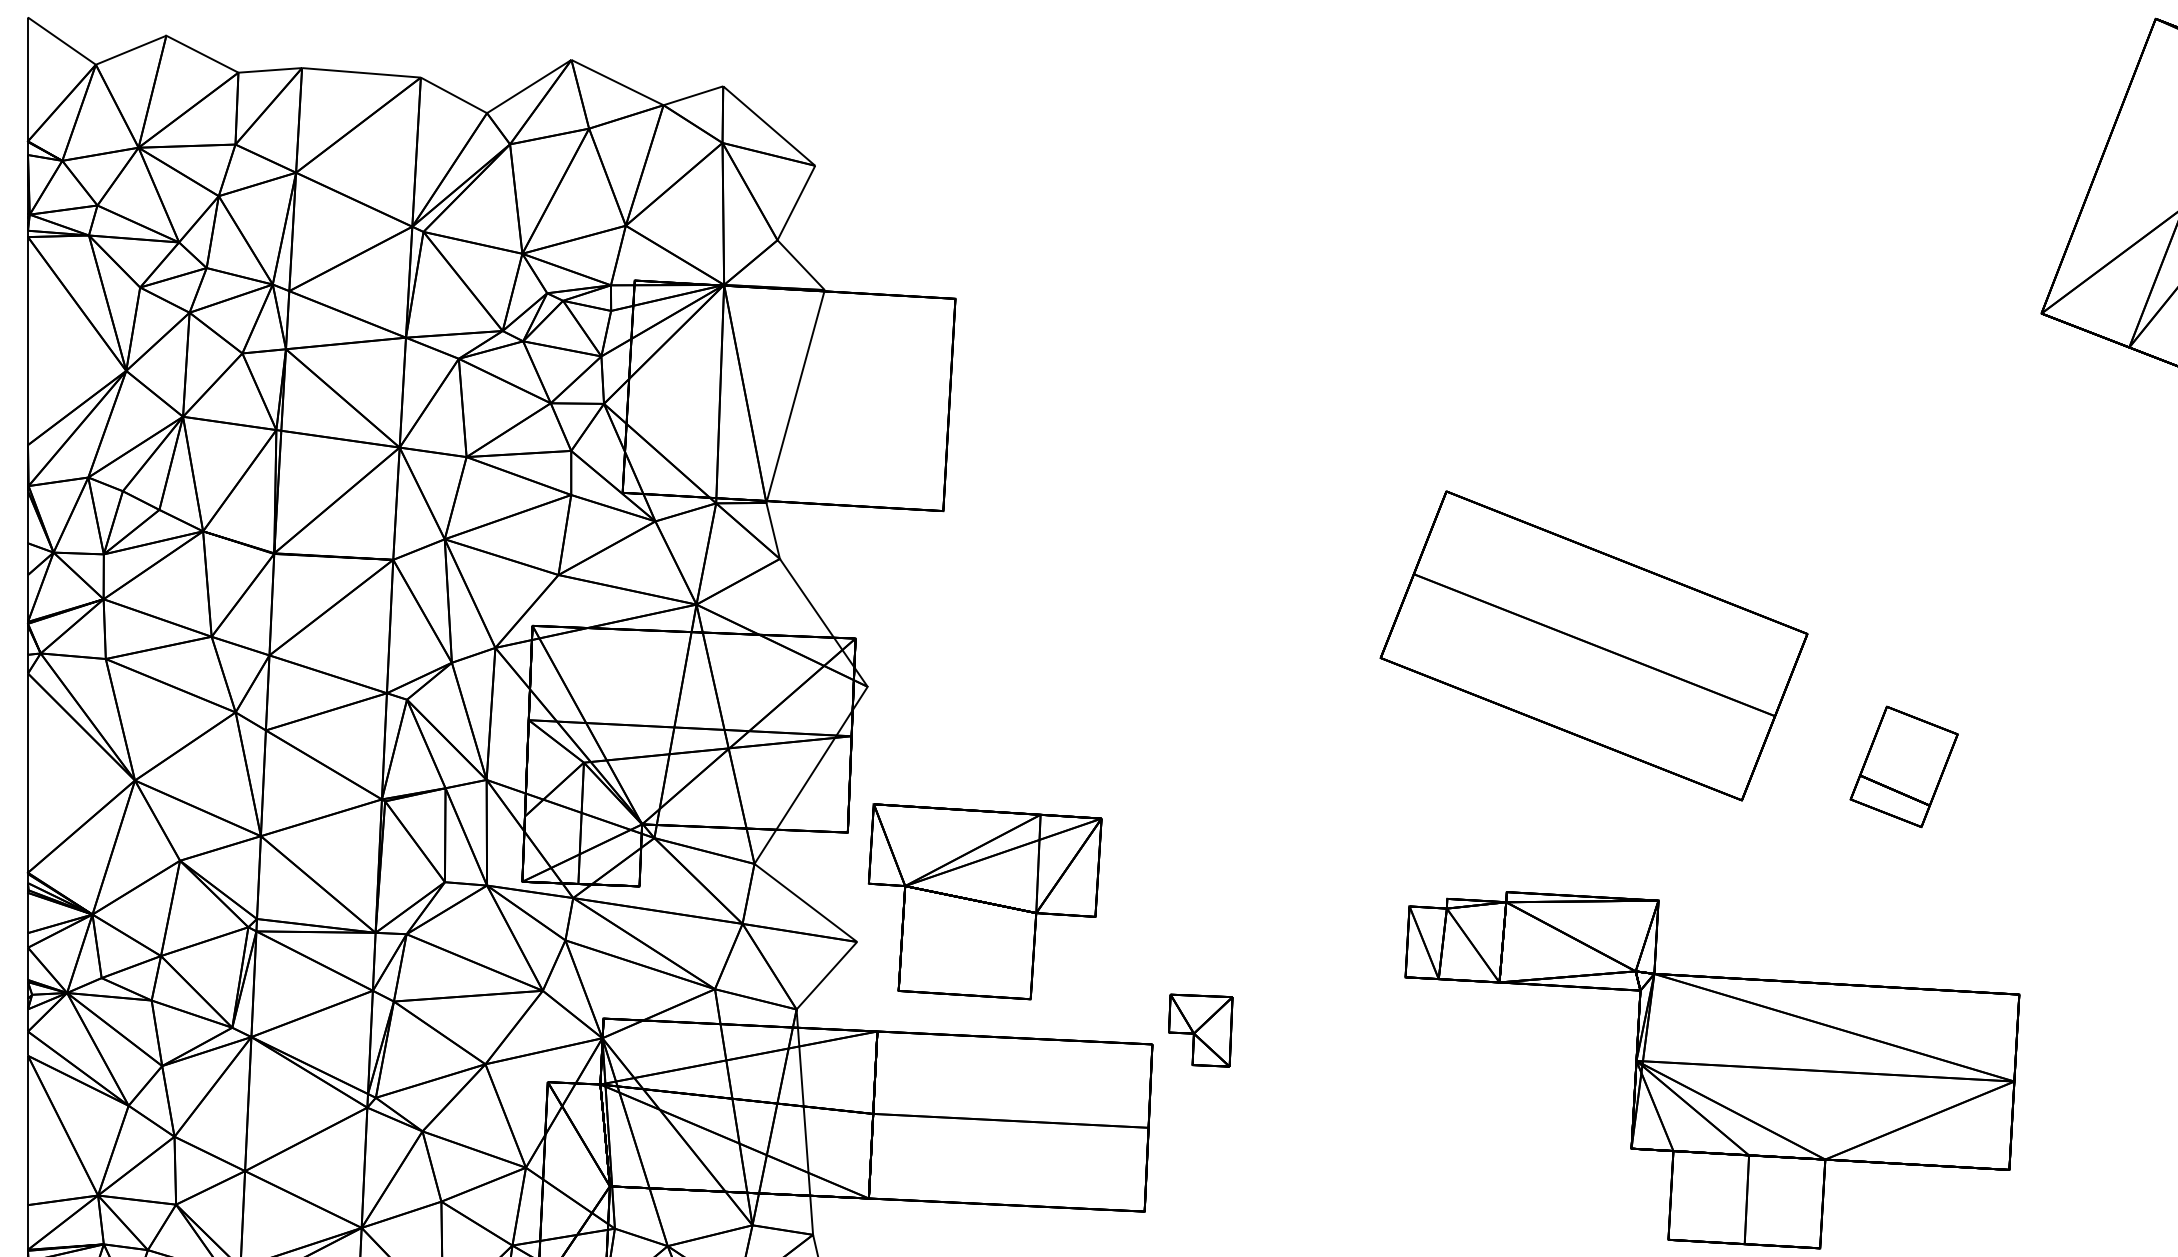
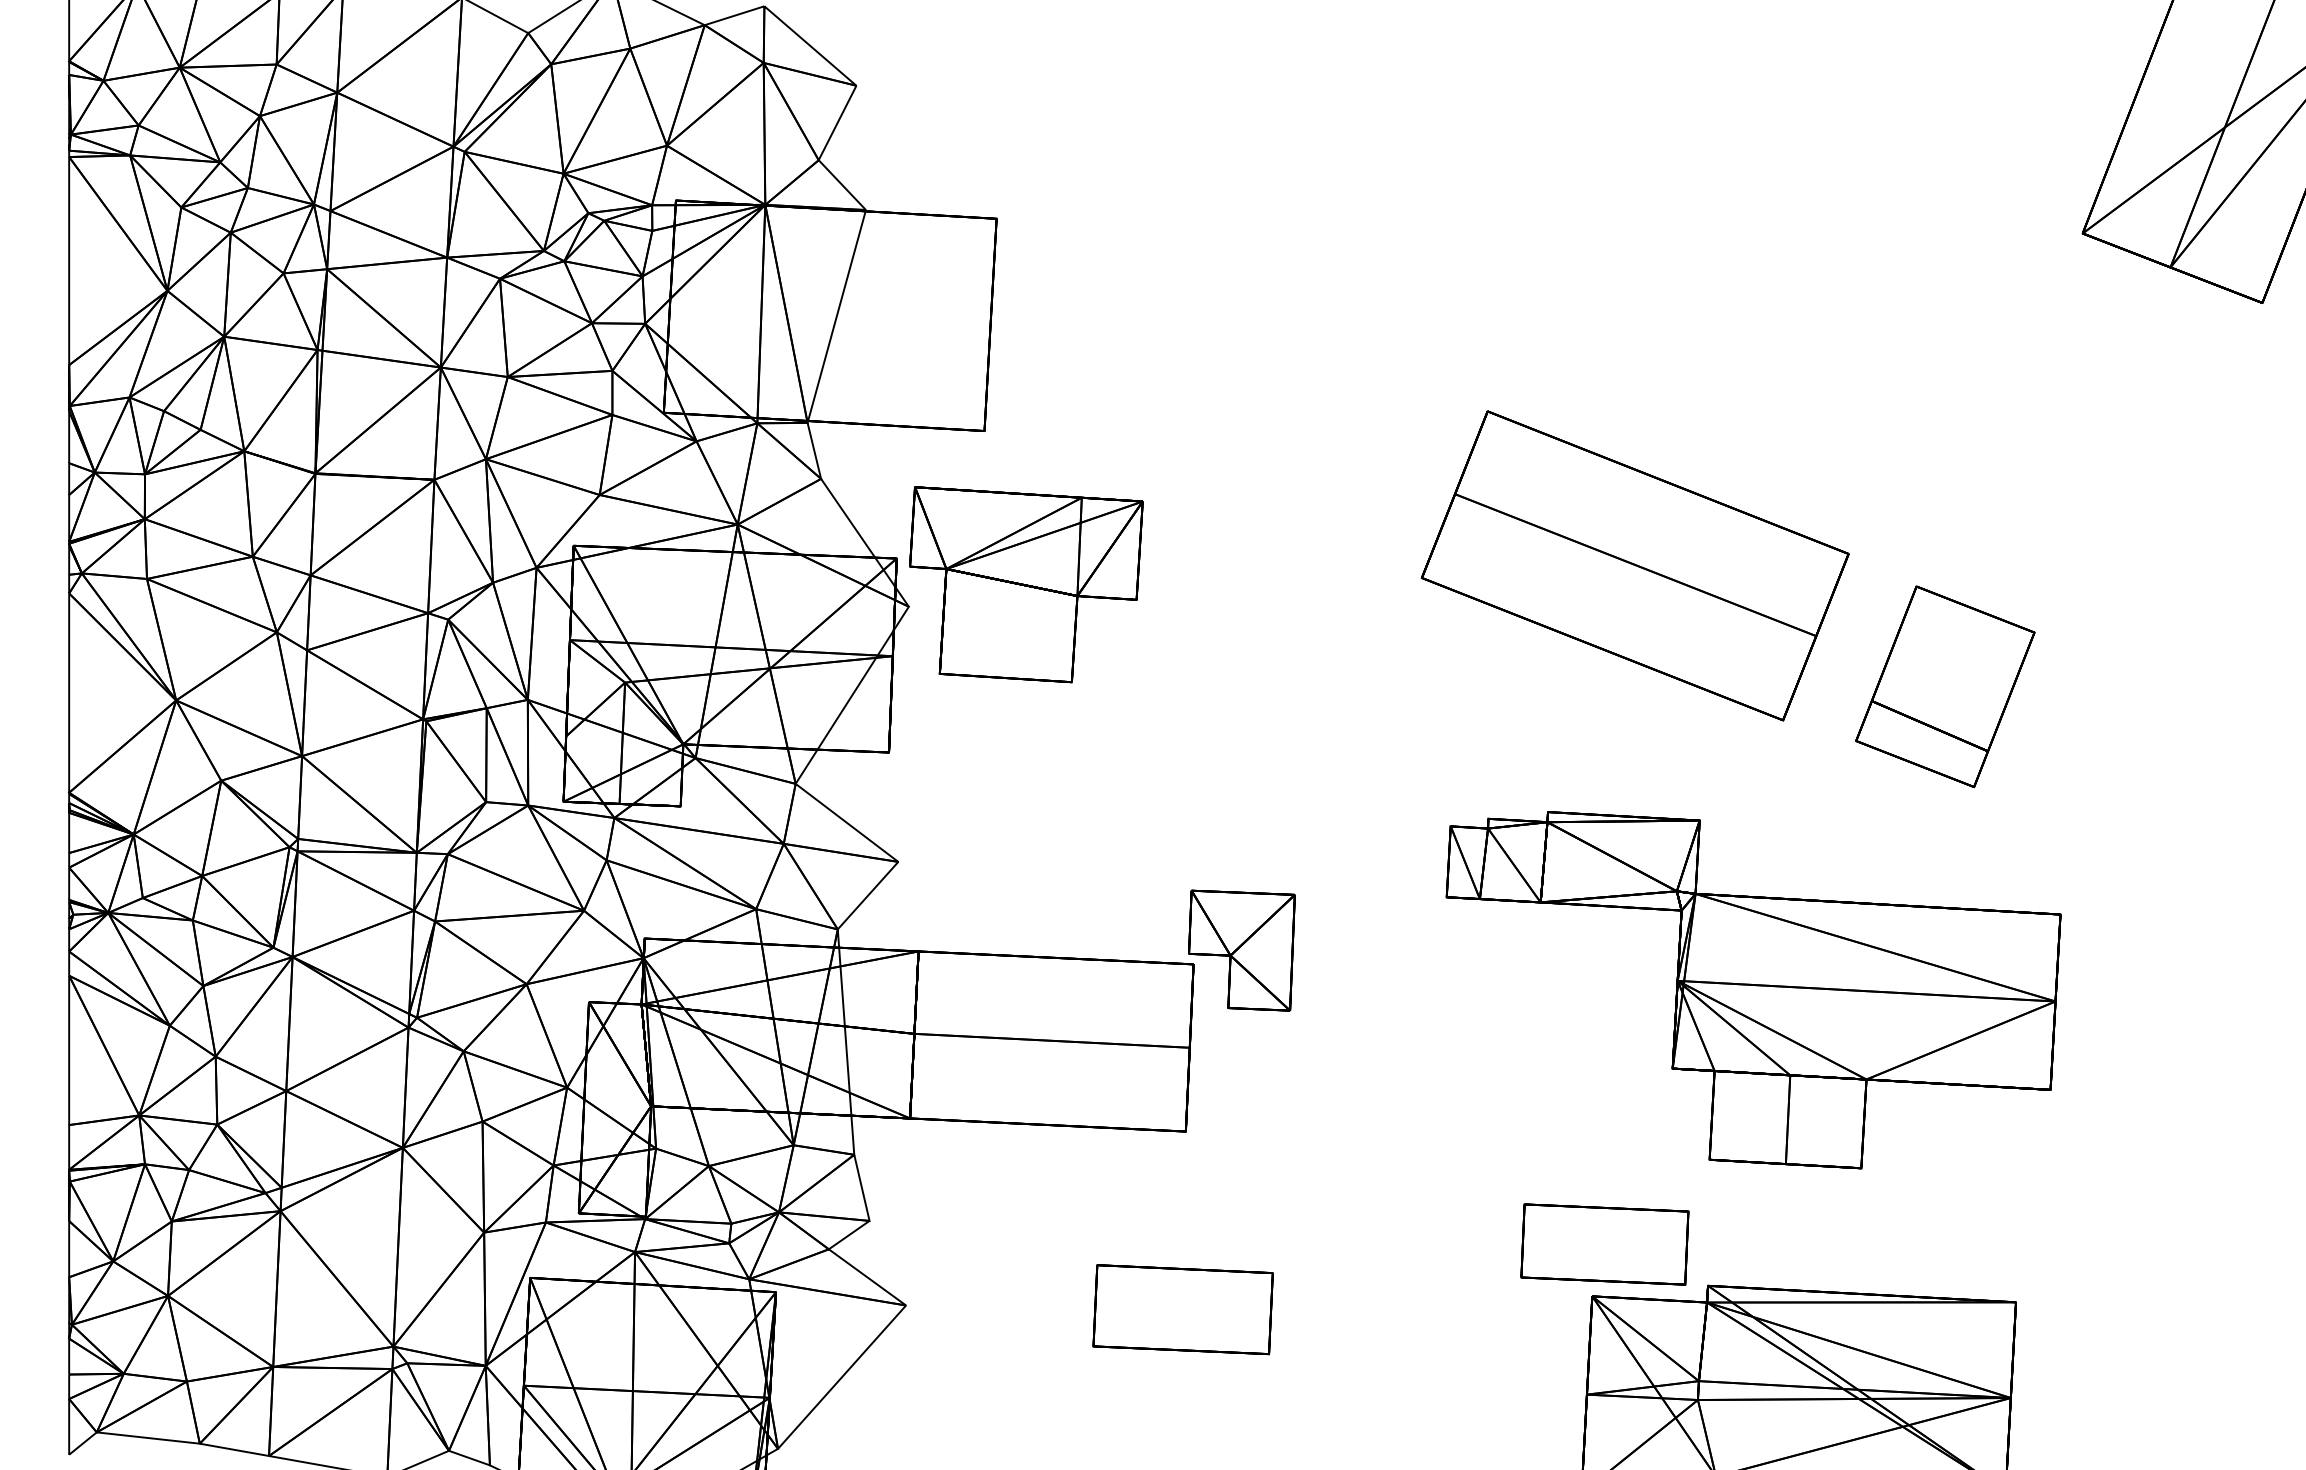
part: (1904, 766) -> (1945, 686), size x1.67
part: (985, 901) -> (1026, 584), moved
part: (1200, 1030) -> (1241, 950), size x1.67

